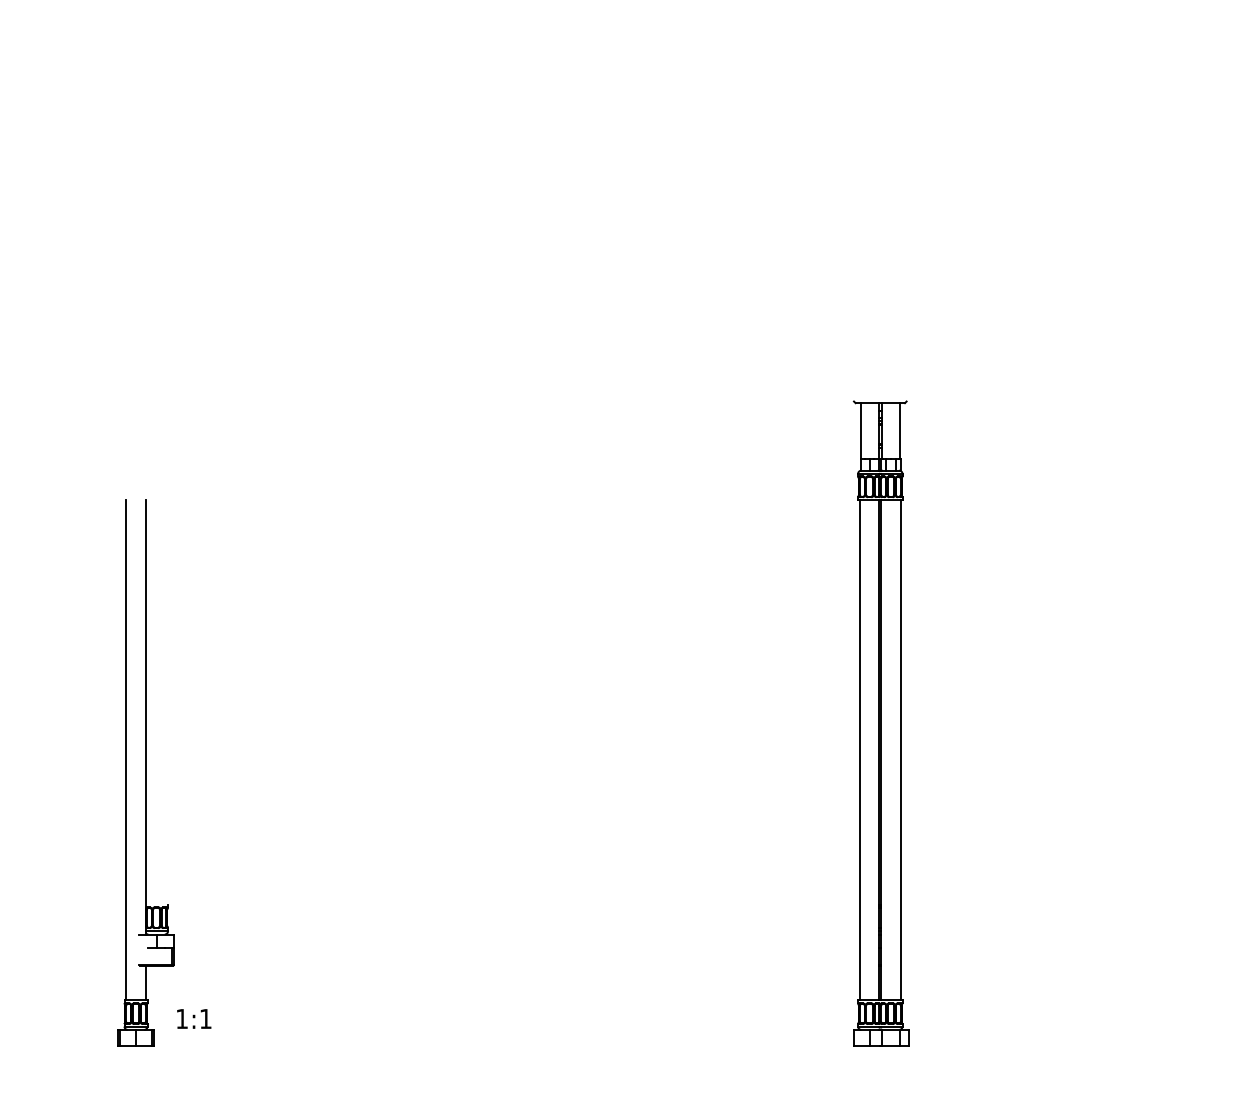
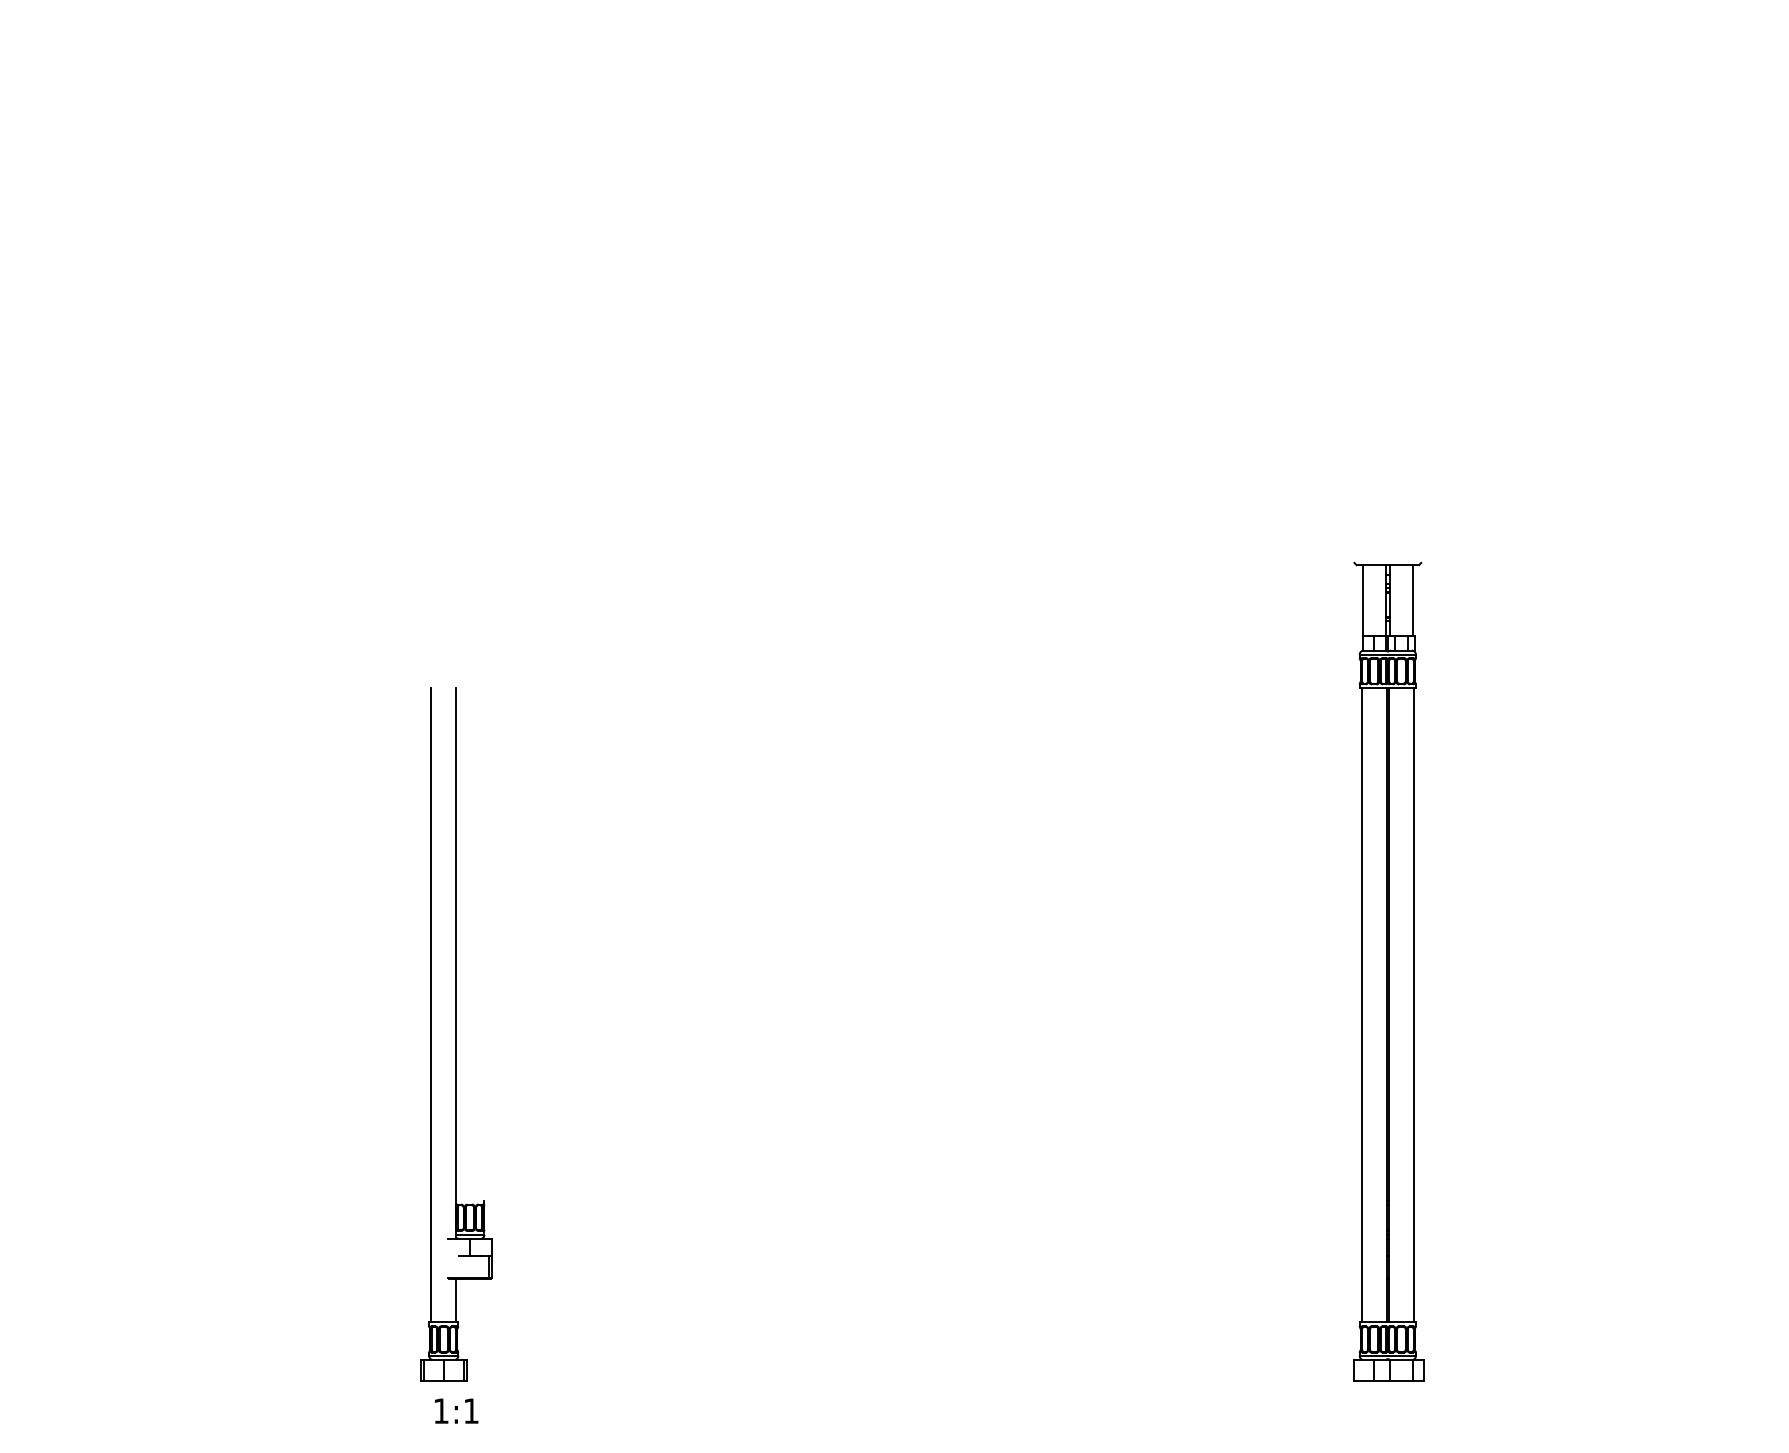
text: (194, 1018) -> (456, 1410), moved

